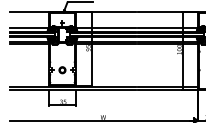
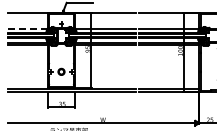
line: (30, 27) -> (28, 28), solid -> dashed

